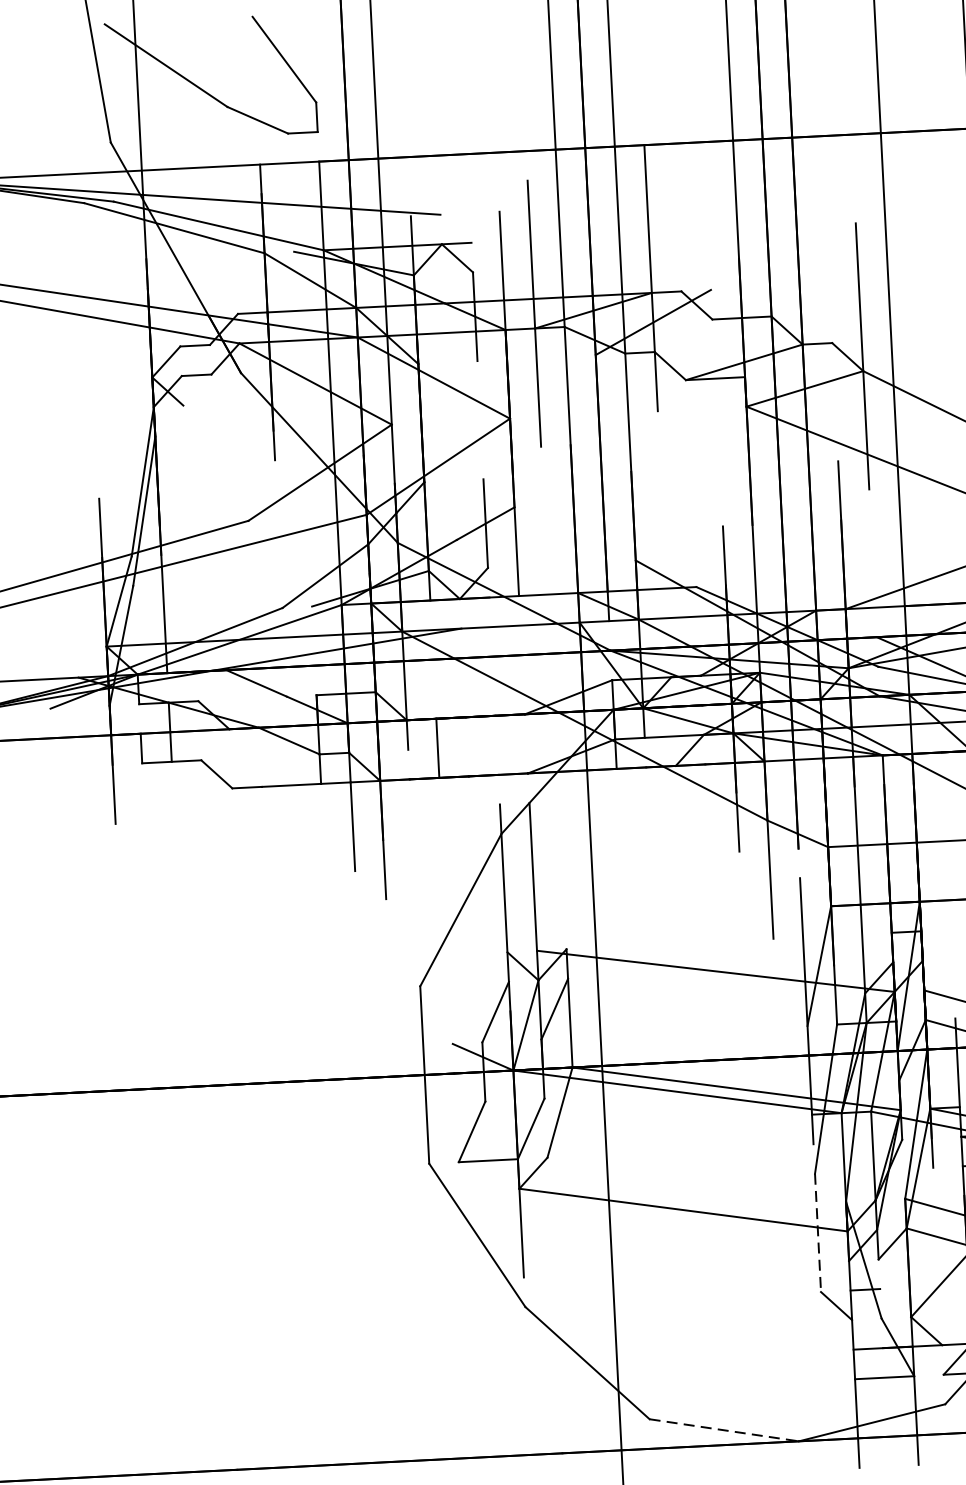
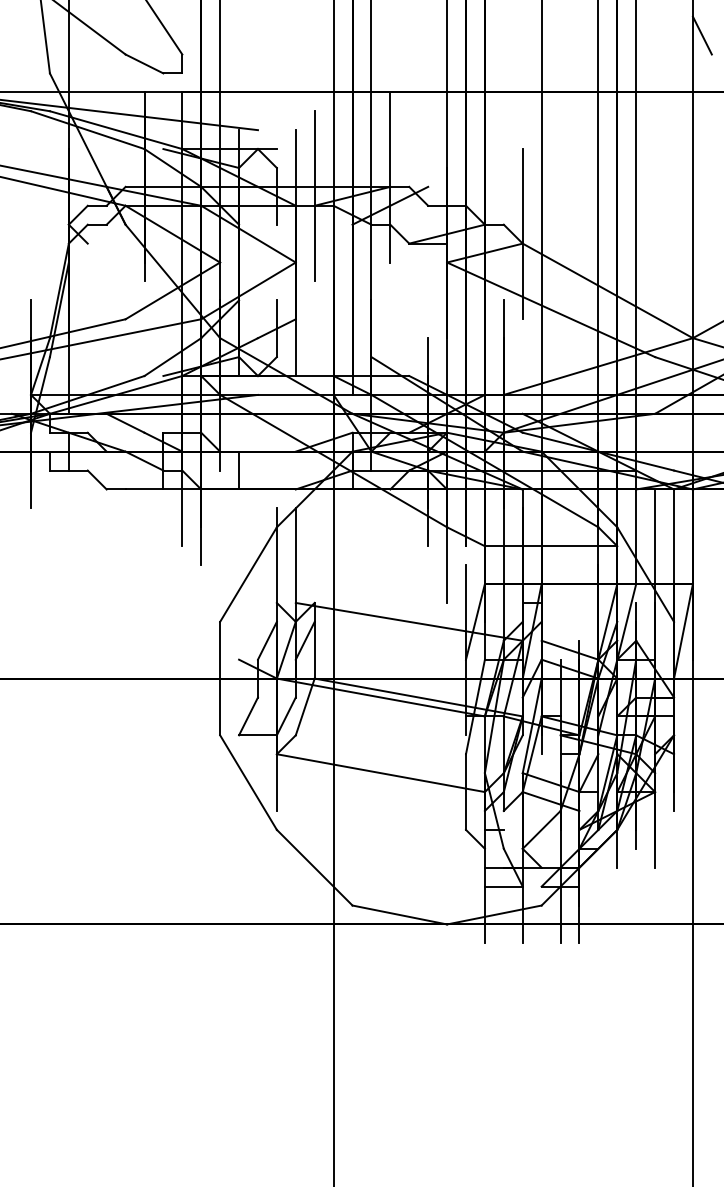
line: (818, 1233) -> (466, 792), dashed -> solid
line: (725, 1431) -> (400, 915), dashed -> solid

